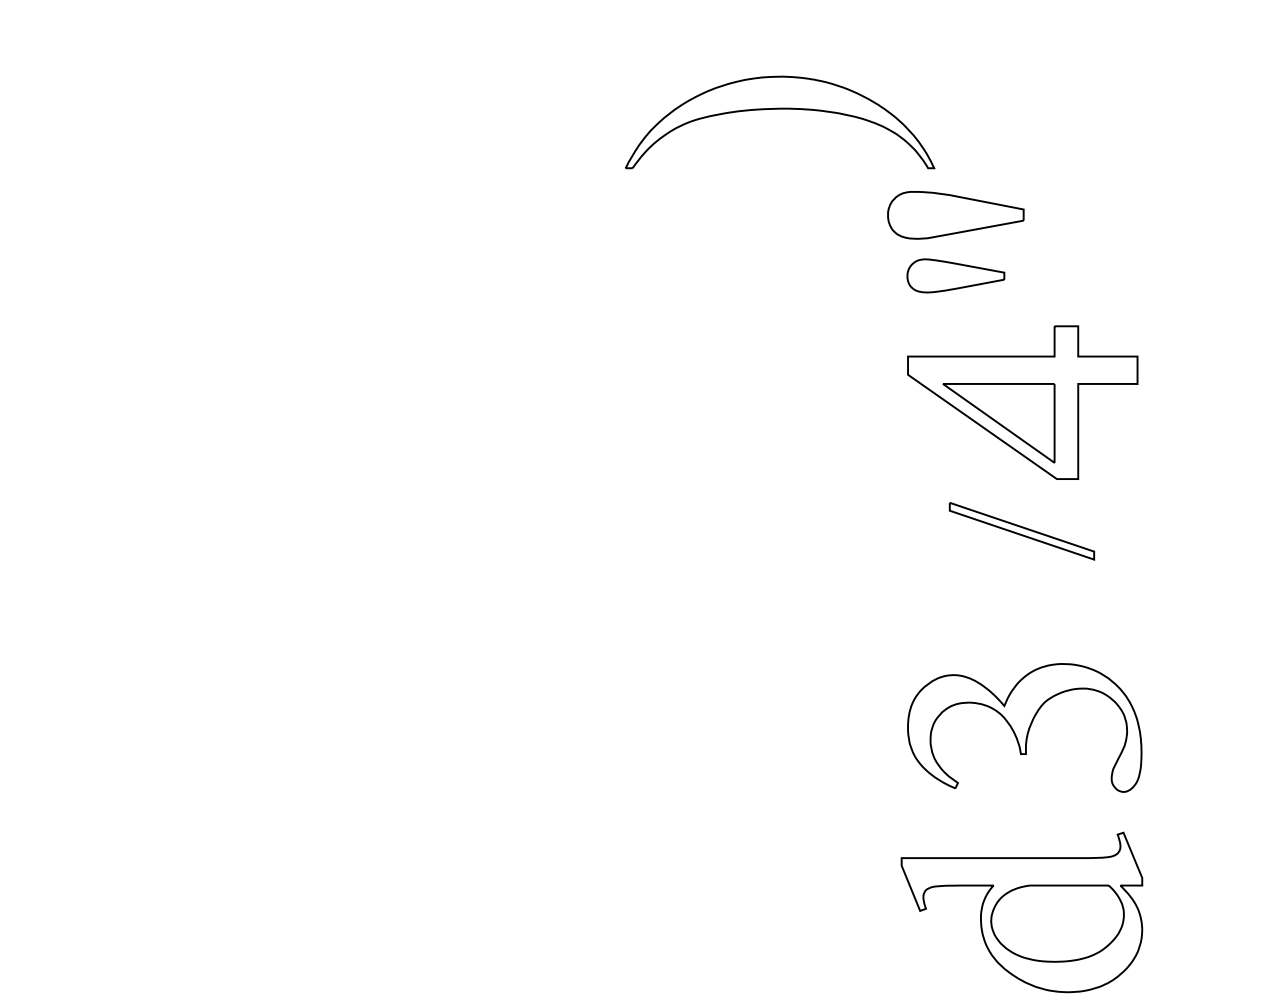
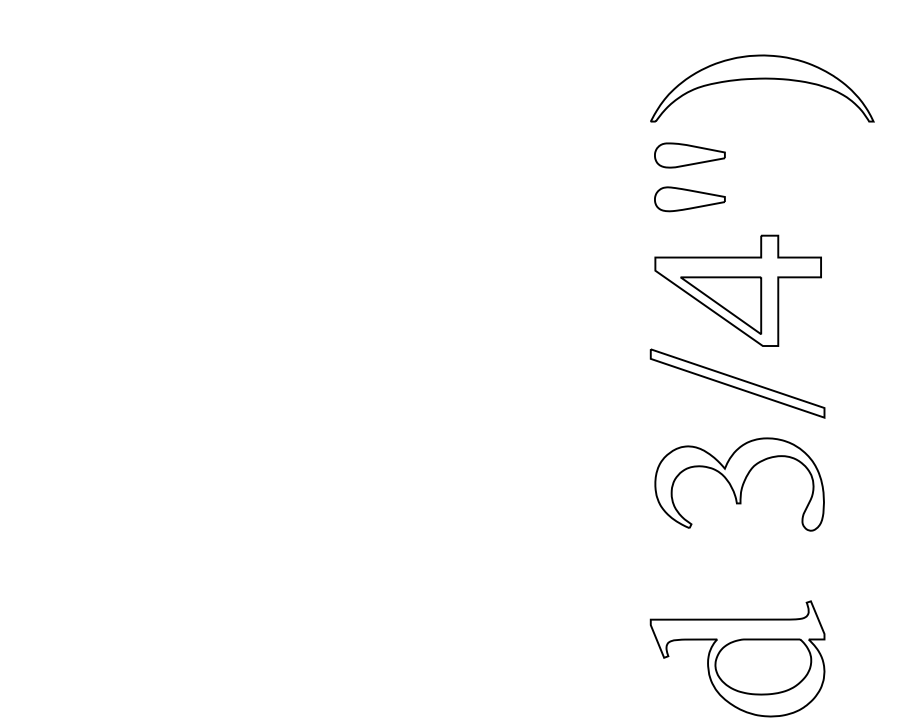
part: (780, 109) -> (762, 79), moved
part: (955, 214) -> (689, 154), size x0.71
part: (1021, 531) -> (737, 383), size x1.67
part: (1024, 727) -> (739, 484), moved

